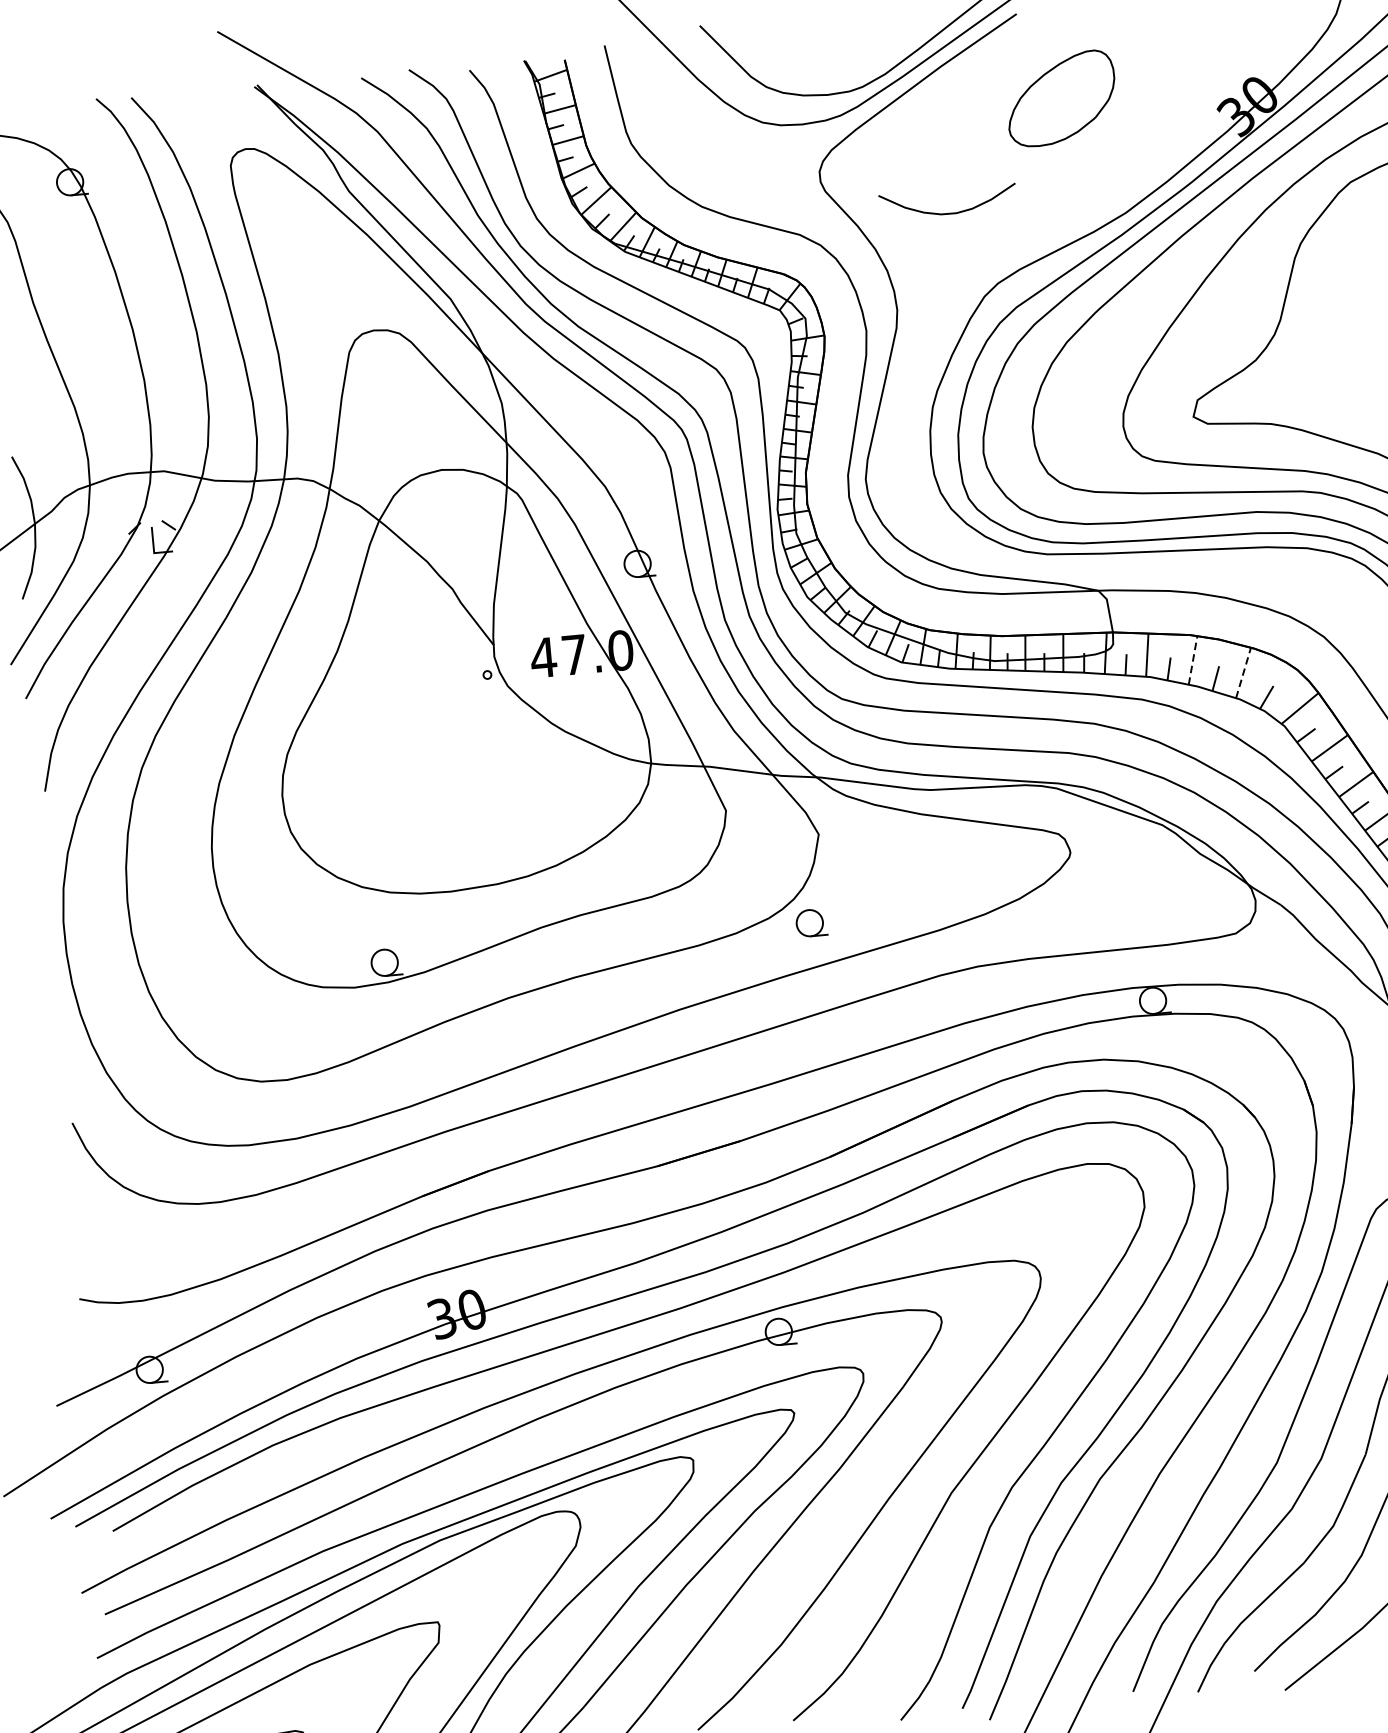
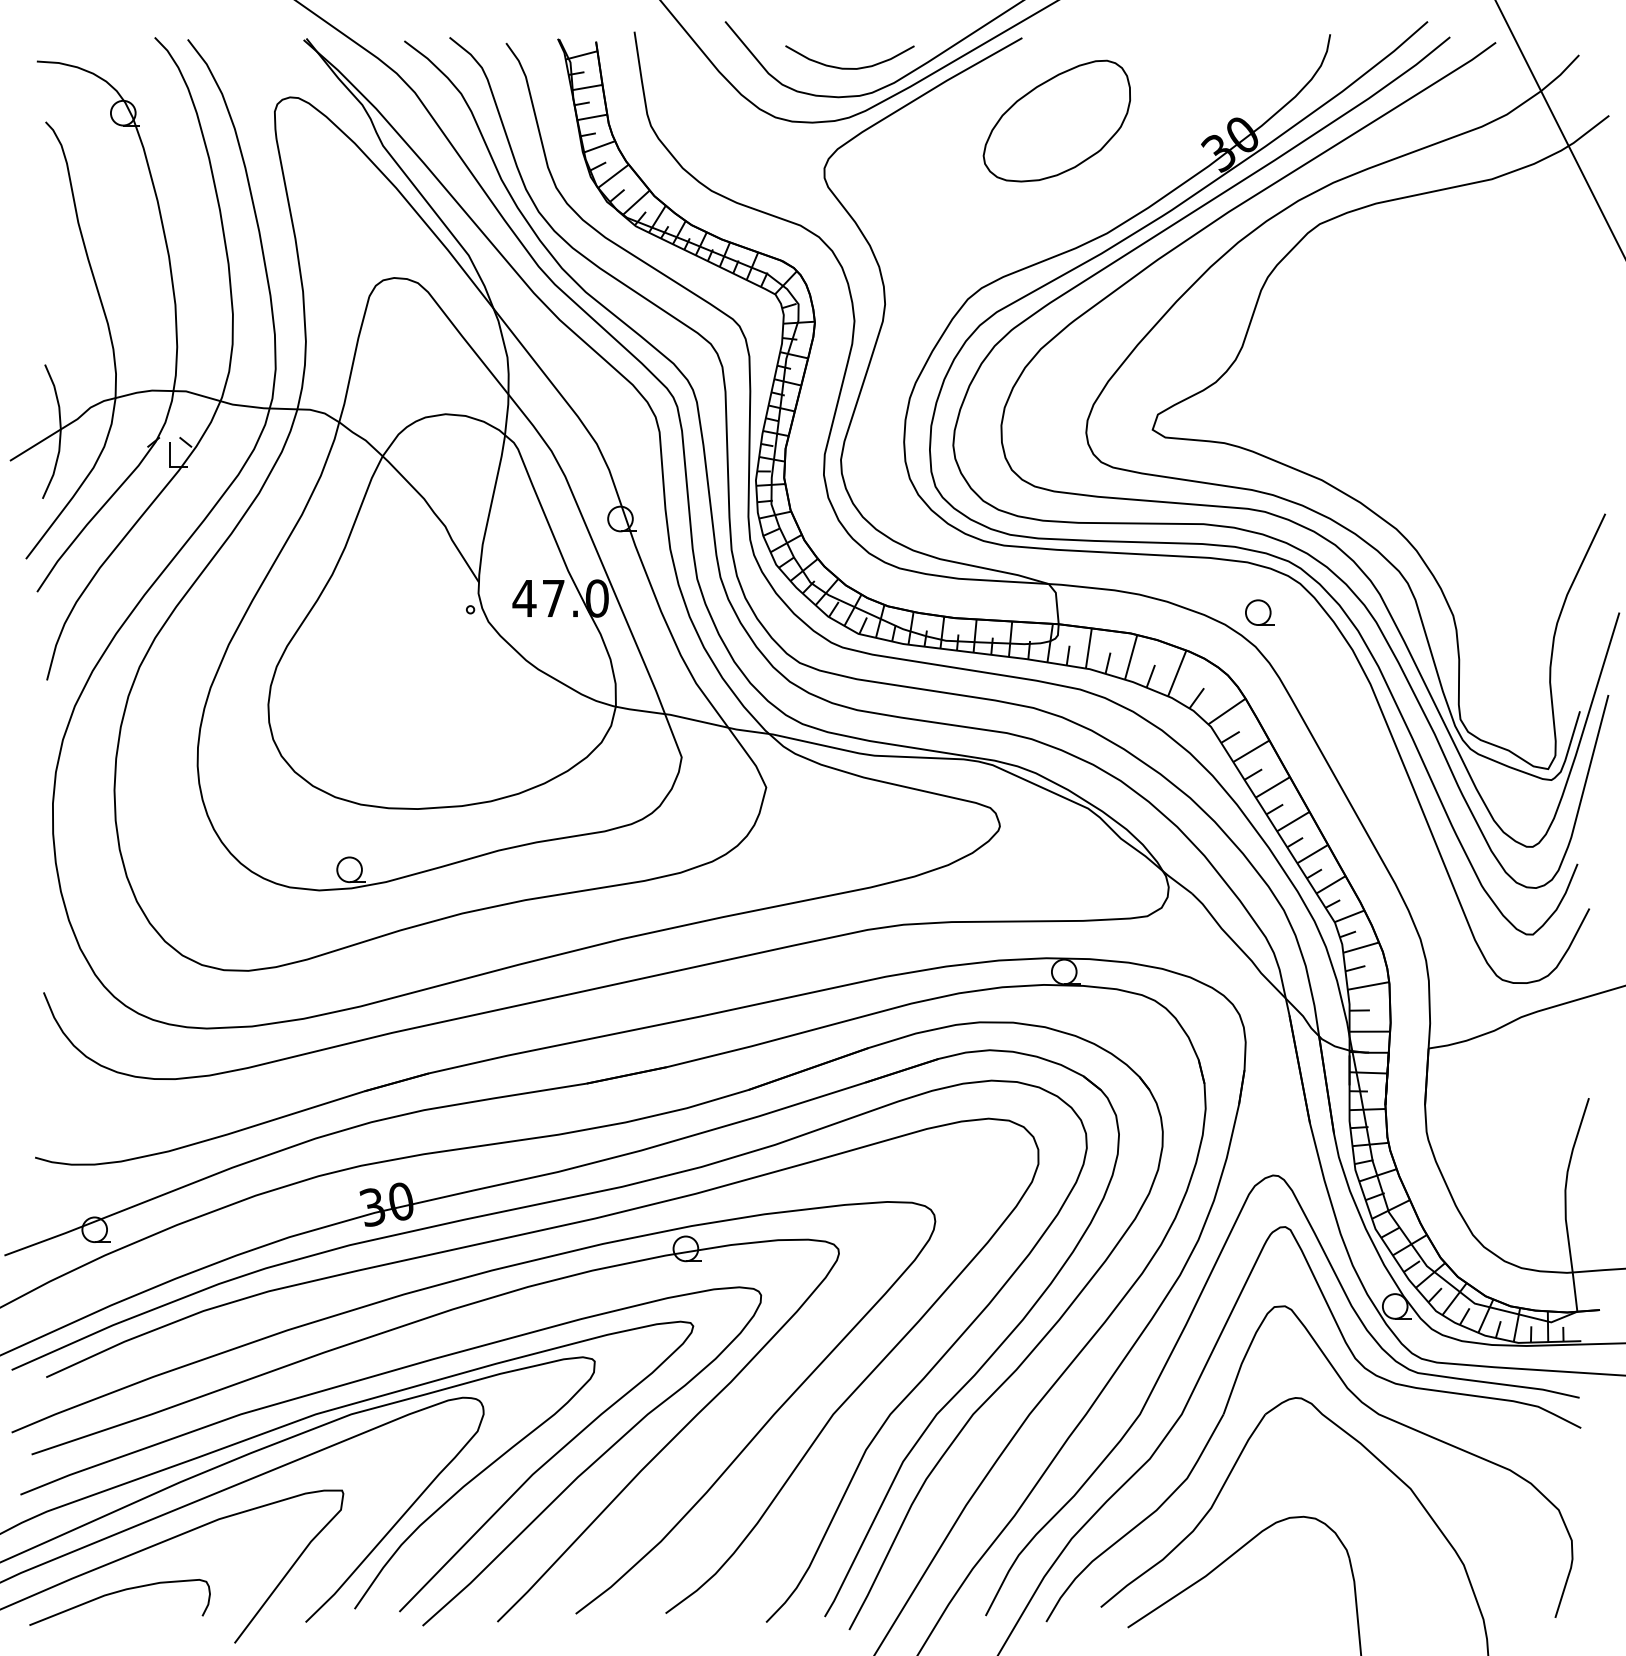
part: (1061, 98) -> (1056, 120), size x1.43
curve: (948, 212) -> (849, 67), moved
line: (1193, 659) -> (1131, 656), dashed -> solid
line: (1243, 673) -> (1177, 673), dashed -> solid
part: (811, 922) -> (1259, 612), moved

